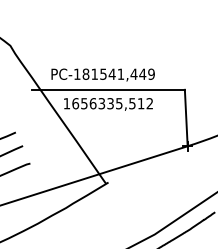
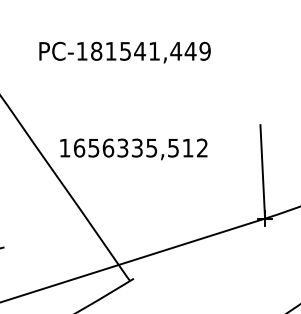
text: (102, 74) -> (123, 51), moved
line: (108, 89) -> (133, 124), removed

